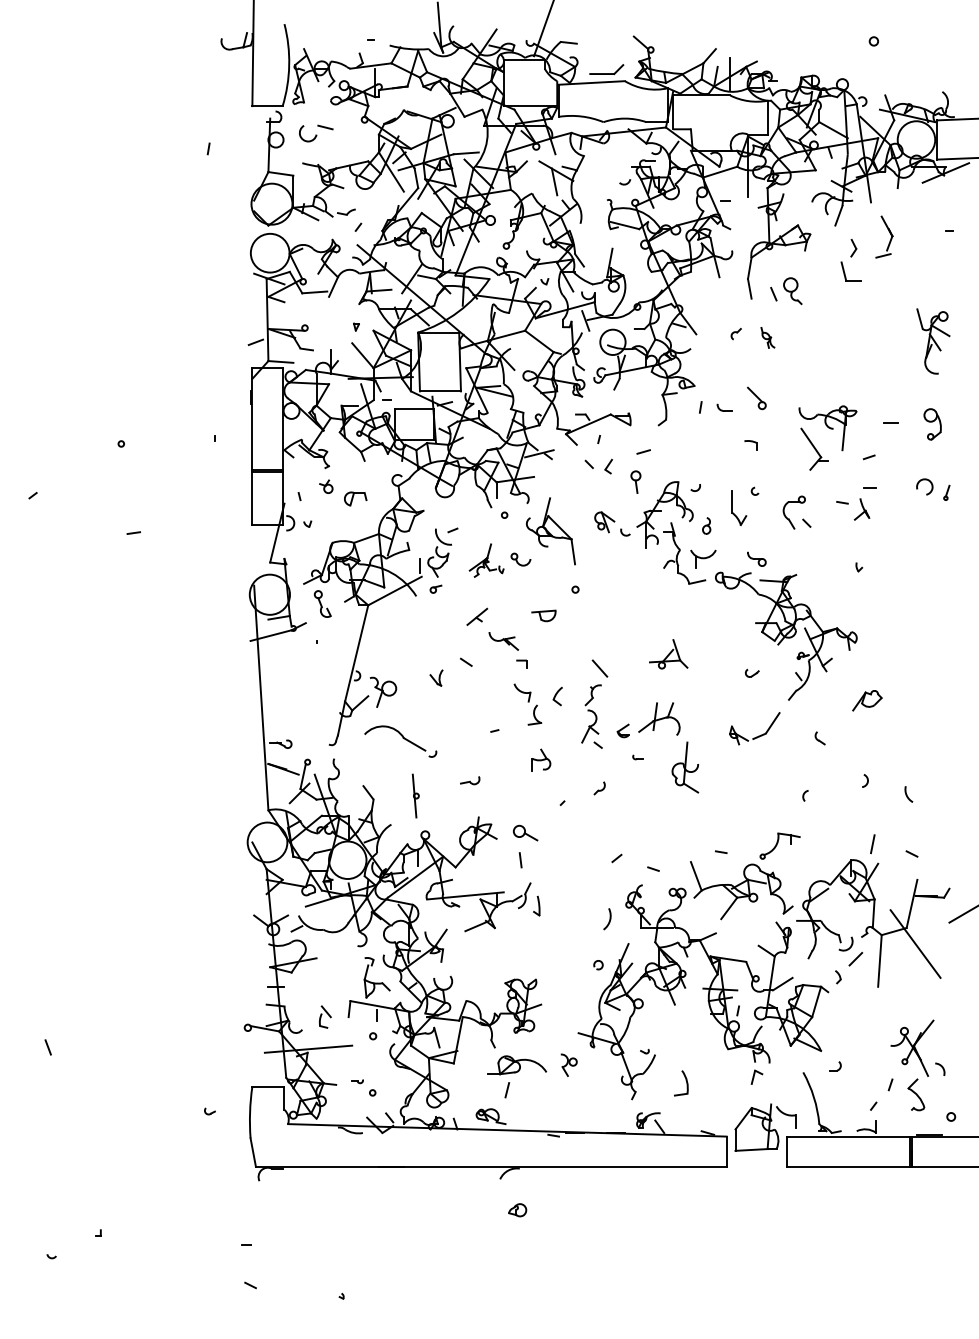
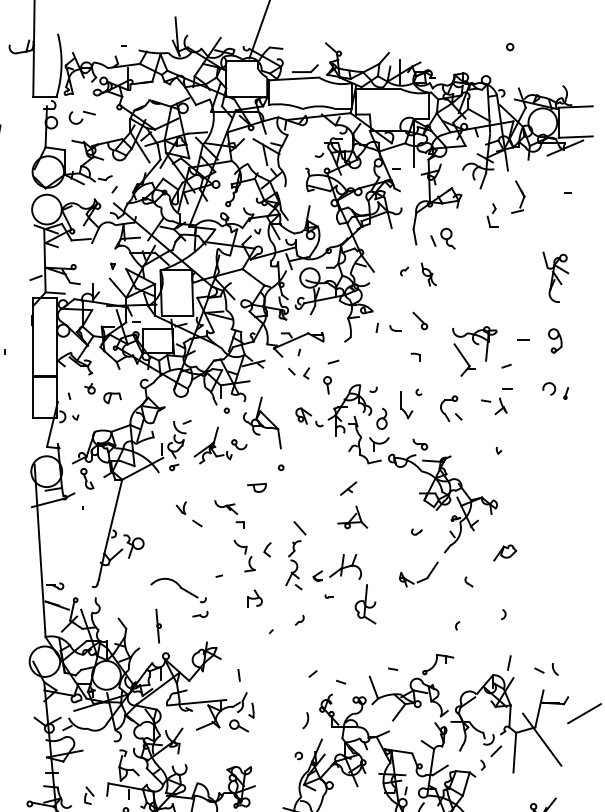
part: (851, 260) -> (492, 215), size x0.71
part: (767, 337) -> (428, 274), size x1.43
part: (706, 525) -> (381, 418), size x1.67
part: (486, 560) -> (212, 445), size x1.43
part: (477, 616) -> (348, 488), moved
part: (436, 677) -> (181, 507), moved
part: (400, 741) -> (178, 590), moved
arc: (907, 794) -> (554, 669), moved
part: (525, 832) -> (239, 725), moved

